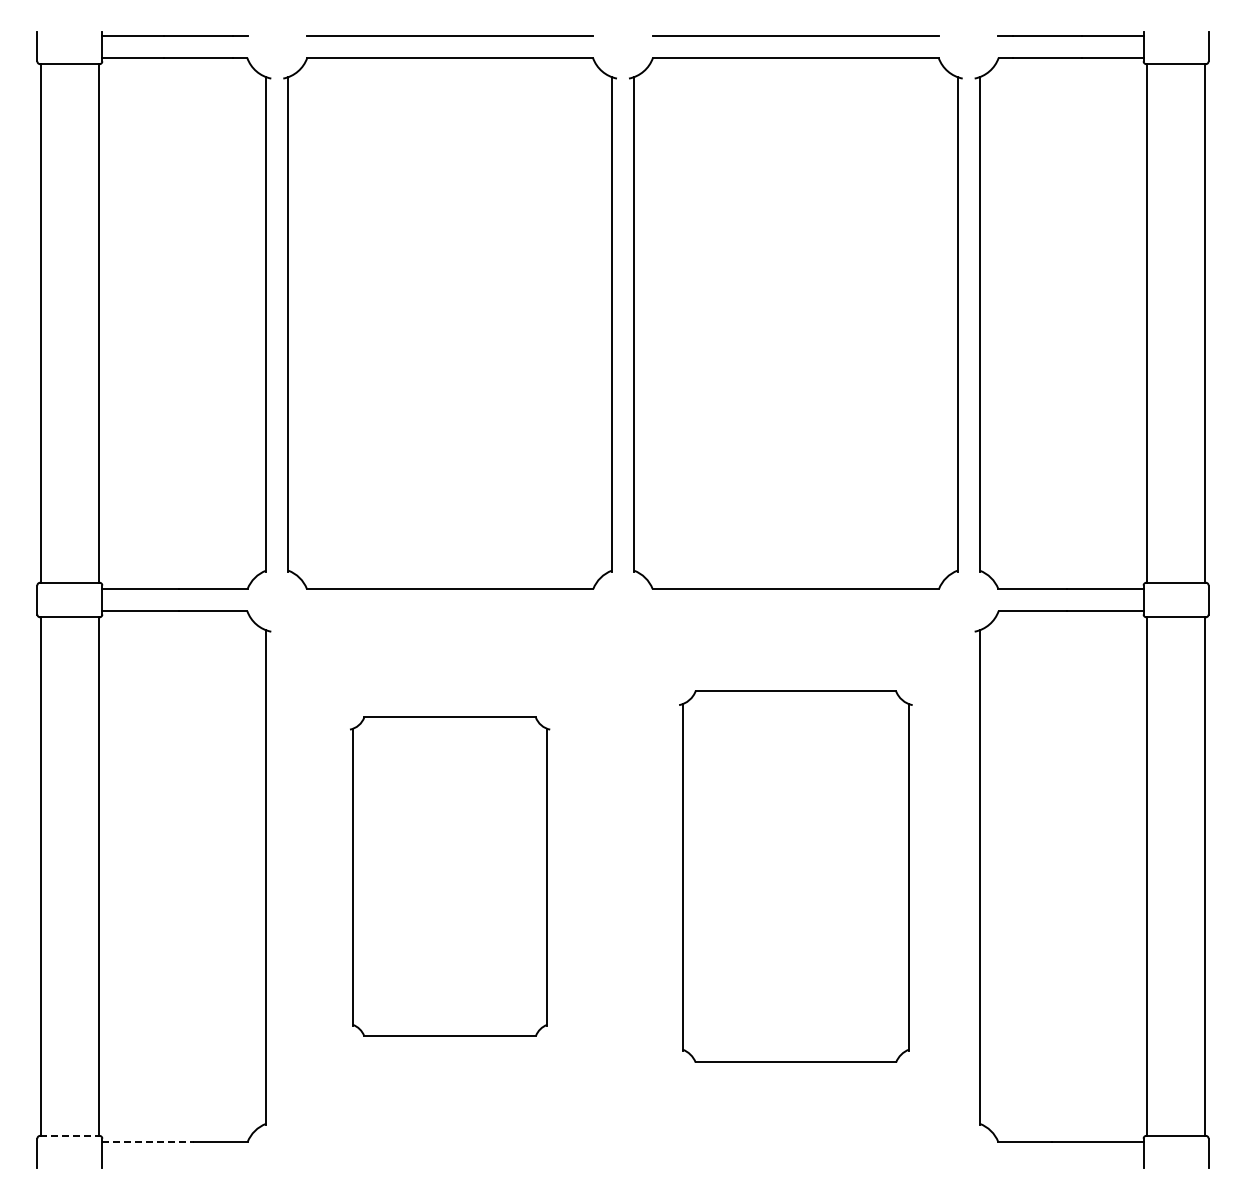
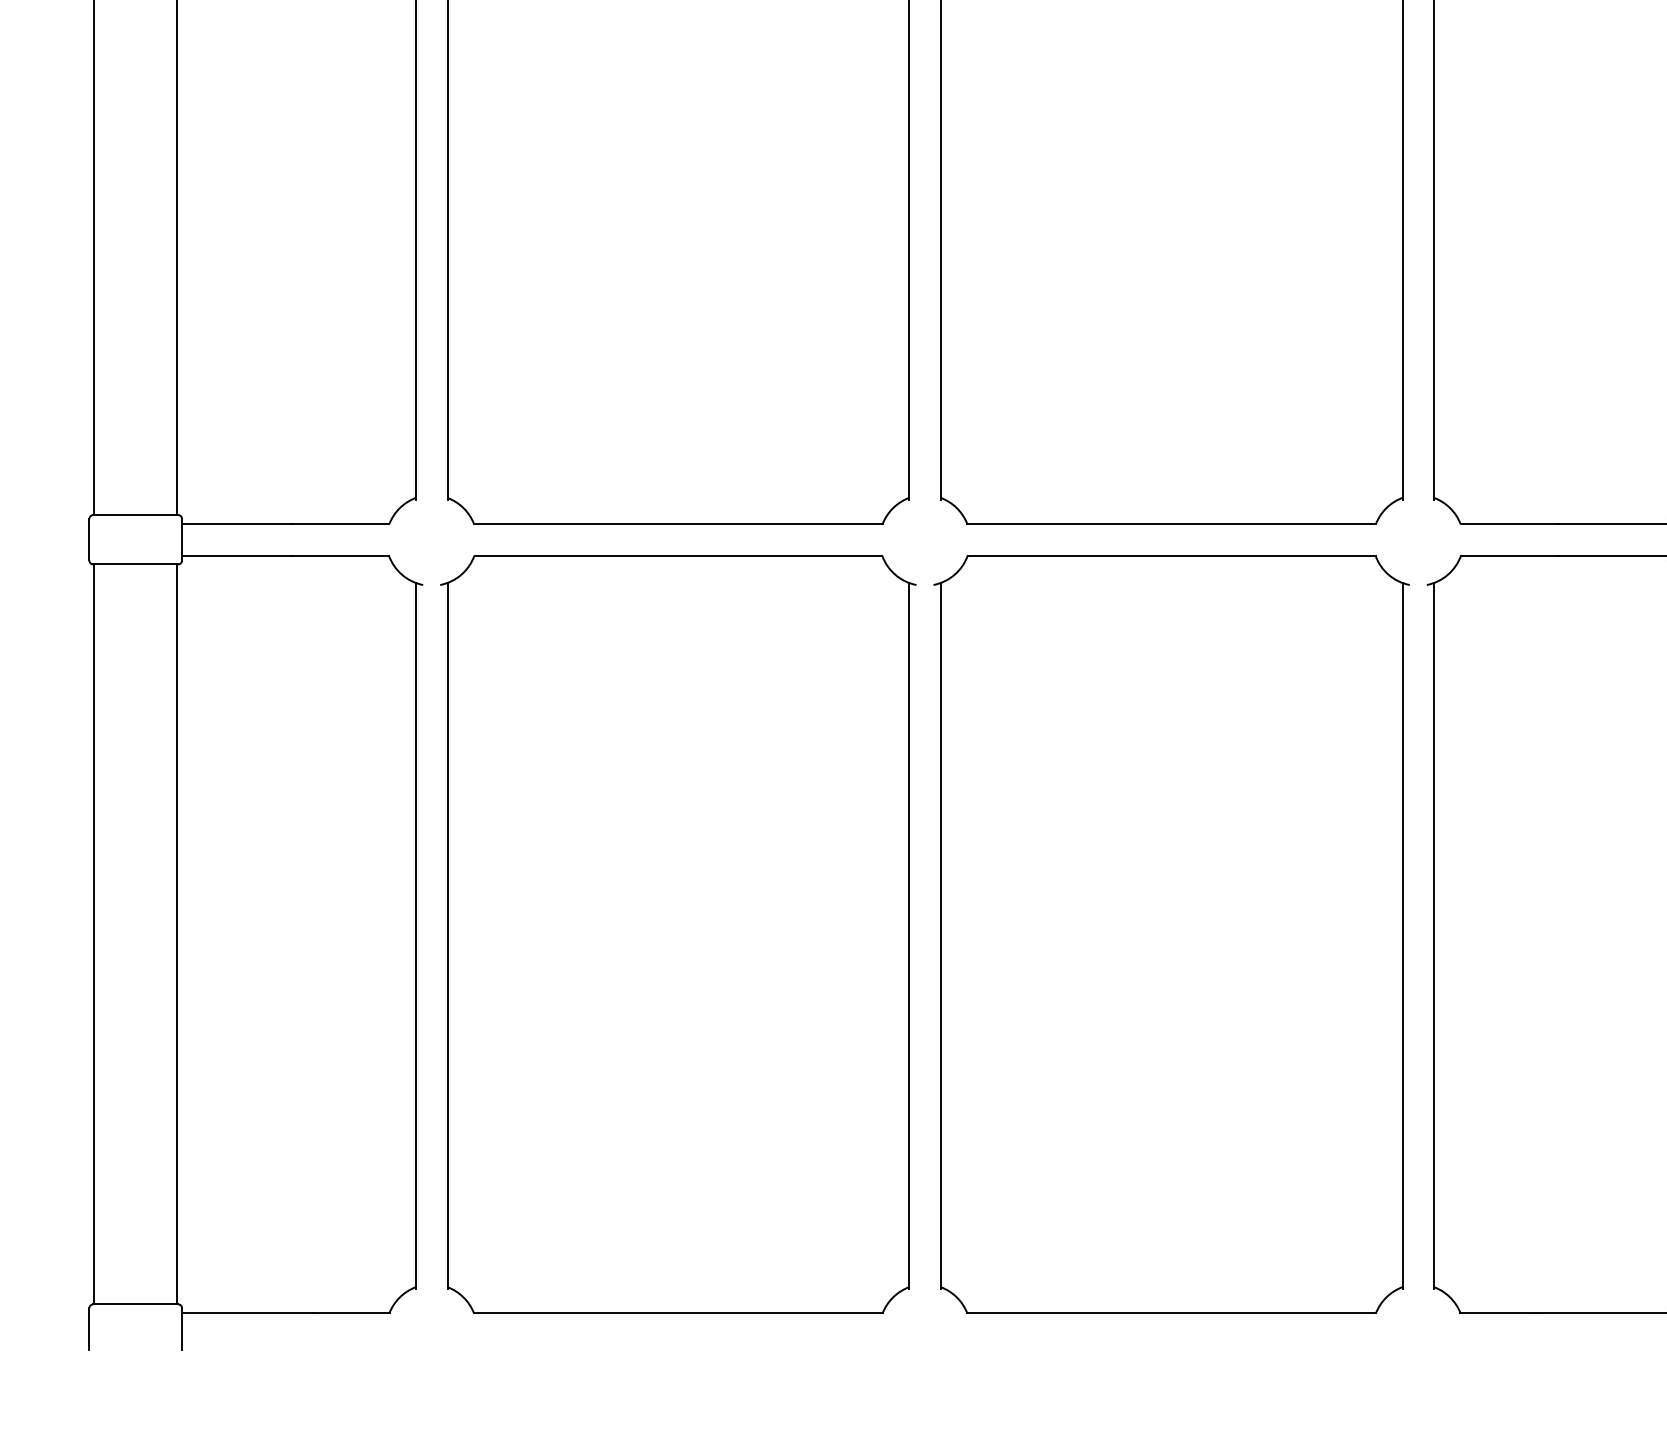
part: (449, 876) -> (677, 934), size x1.67
part: (795, 876) -> (1171, 934), size x1.43
line: (69, 1135) -> (135, 1303), dashed -> solid
line: (148, 1142) -> (247, 1313), dashed -> solid

